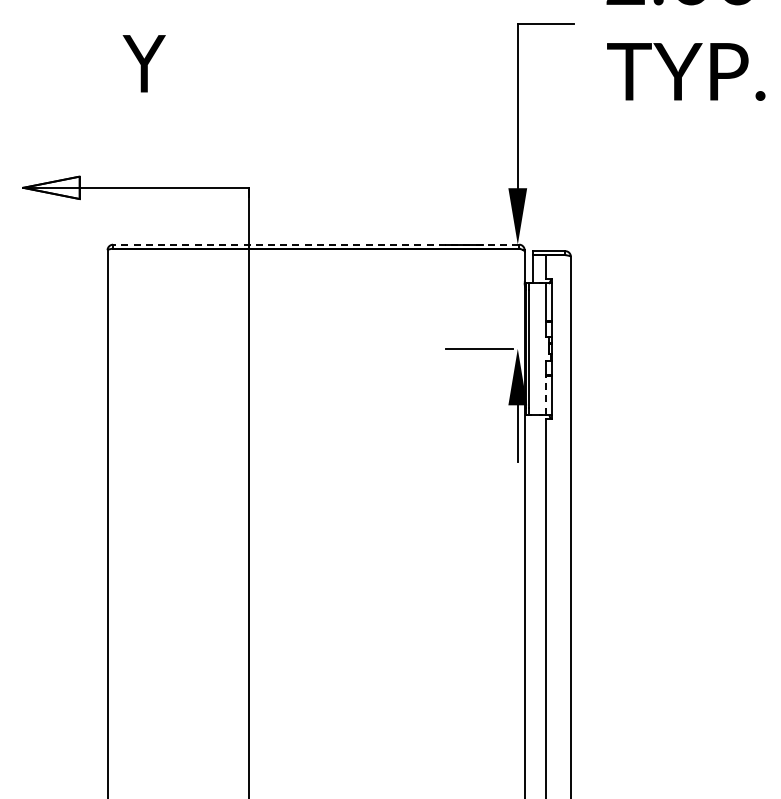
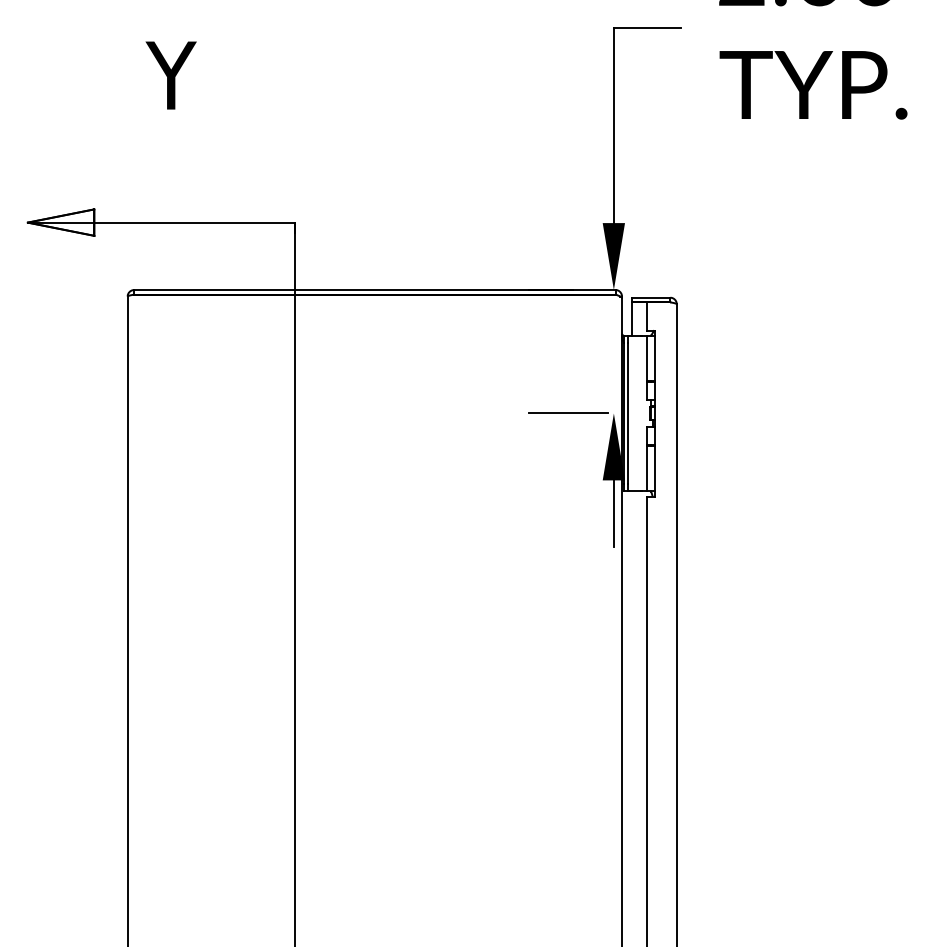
line: (315, 244) -> (374, 289), dashed -> solid
line: (546, 394) -> (647, 467), dashed -> solid

